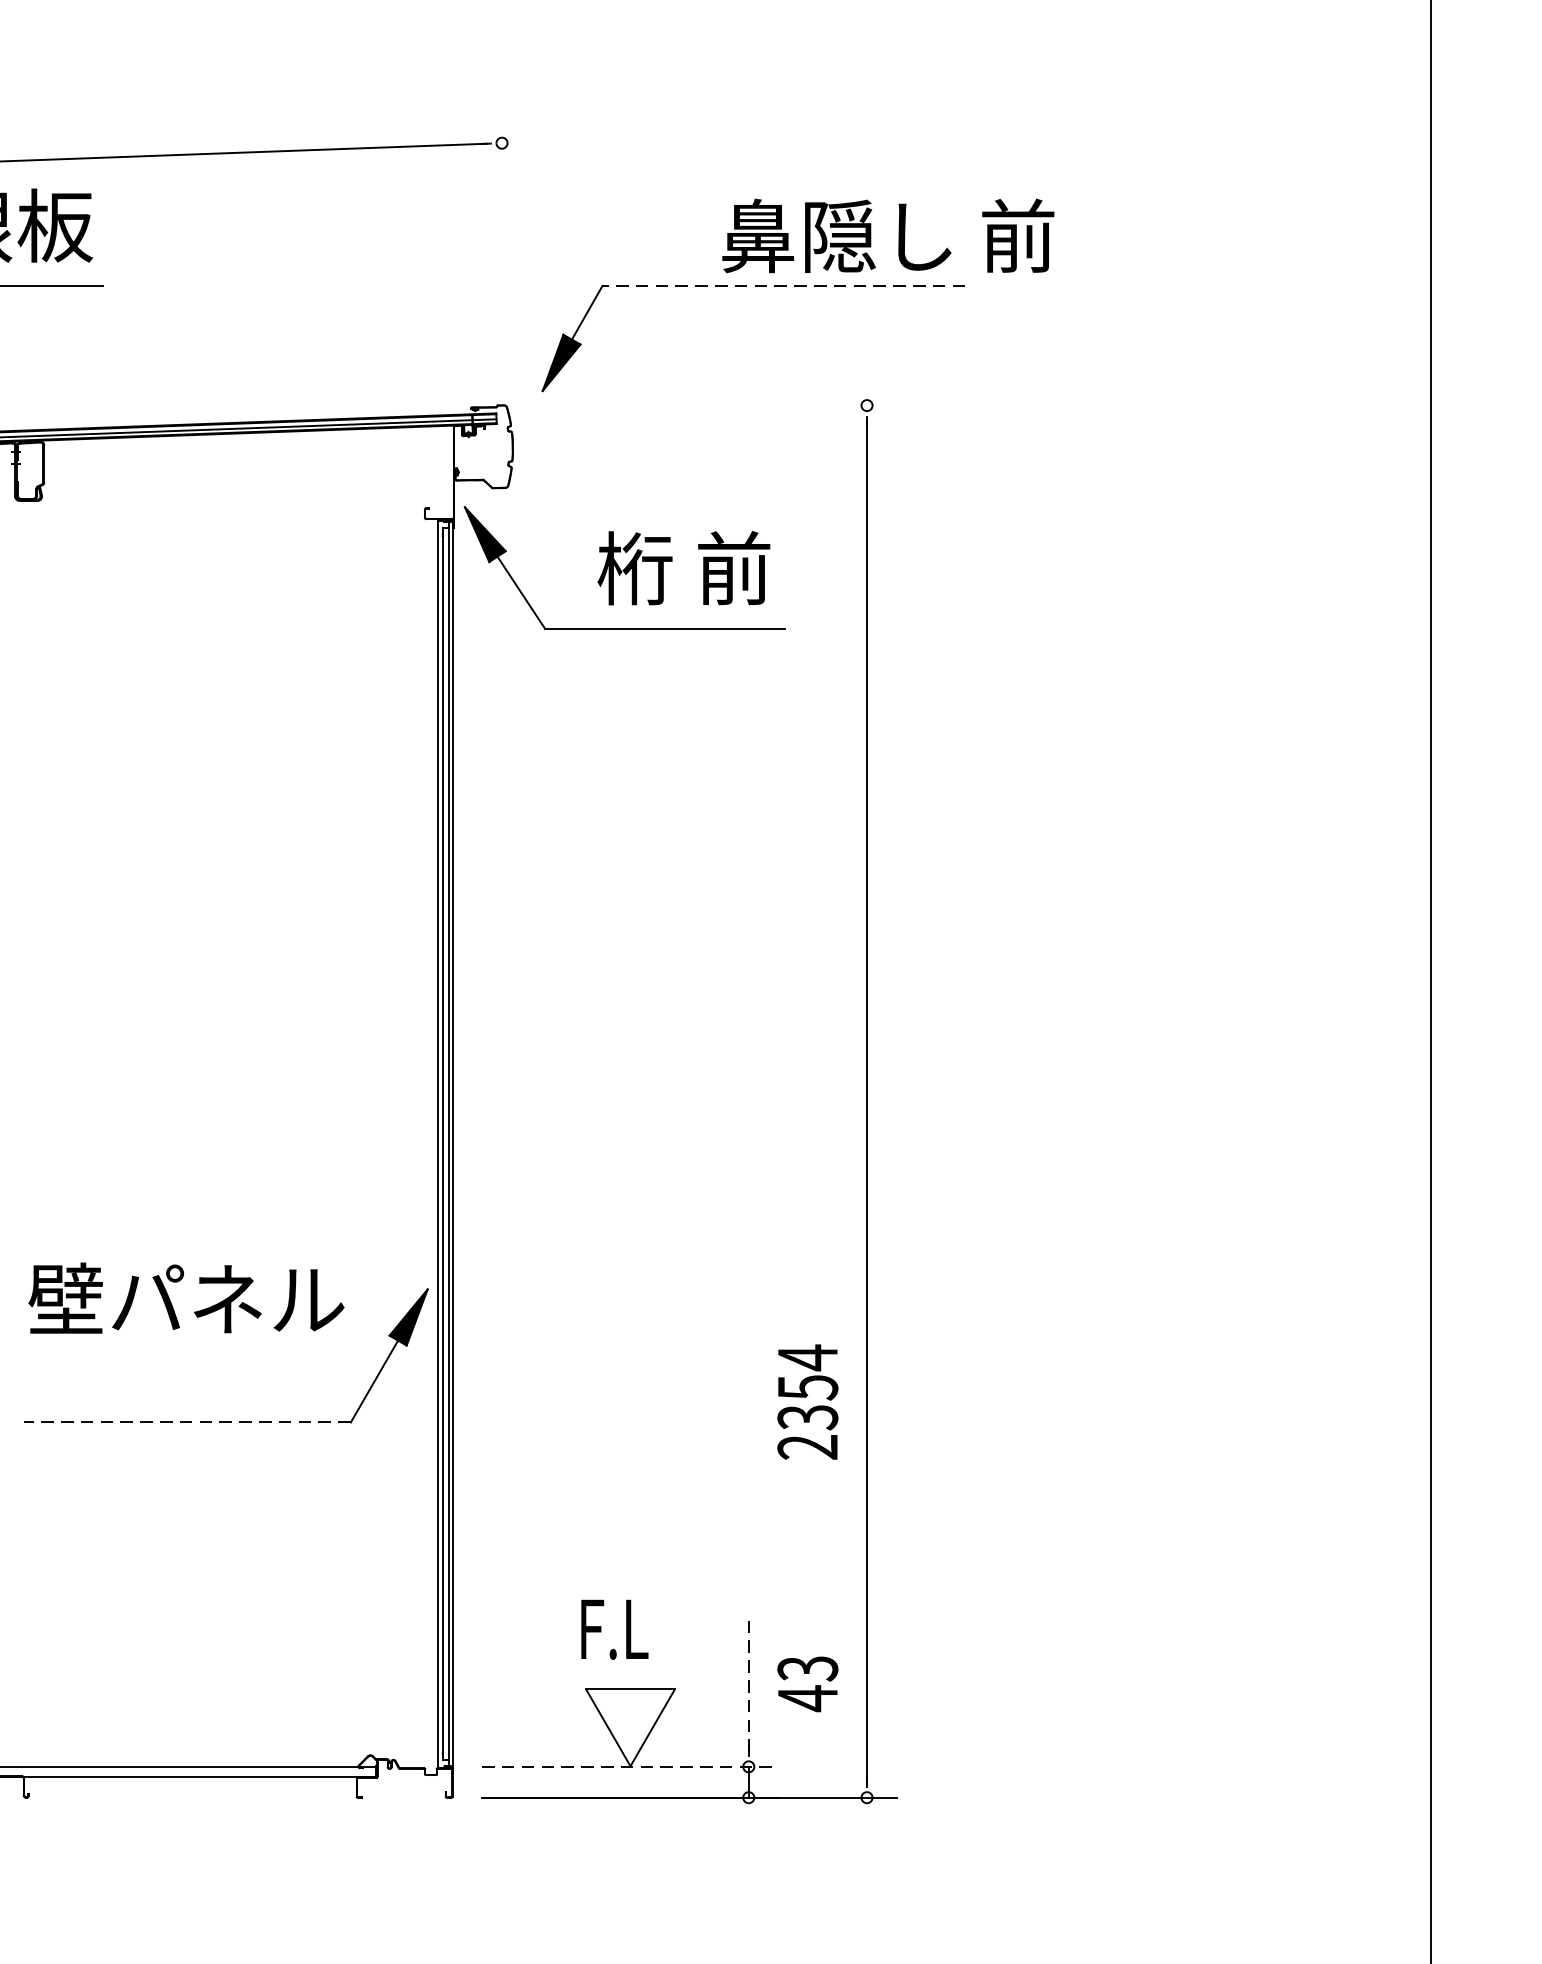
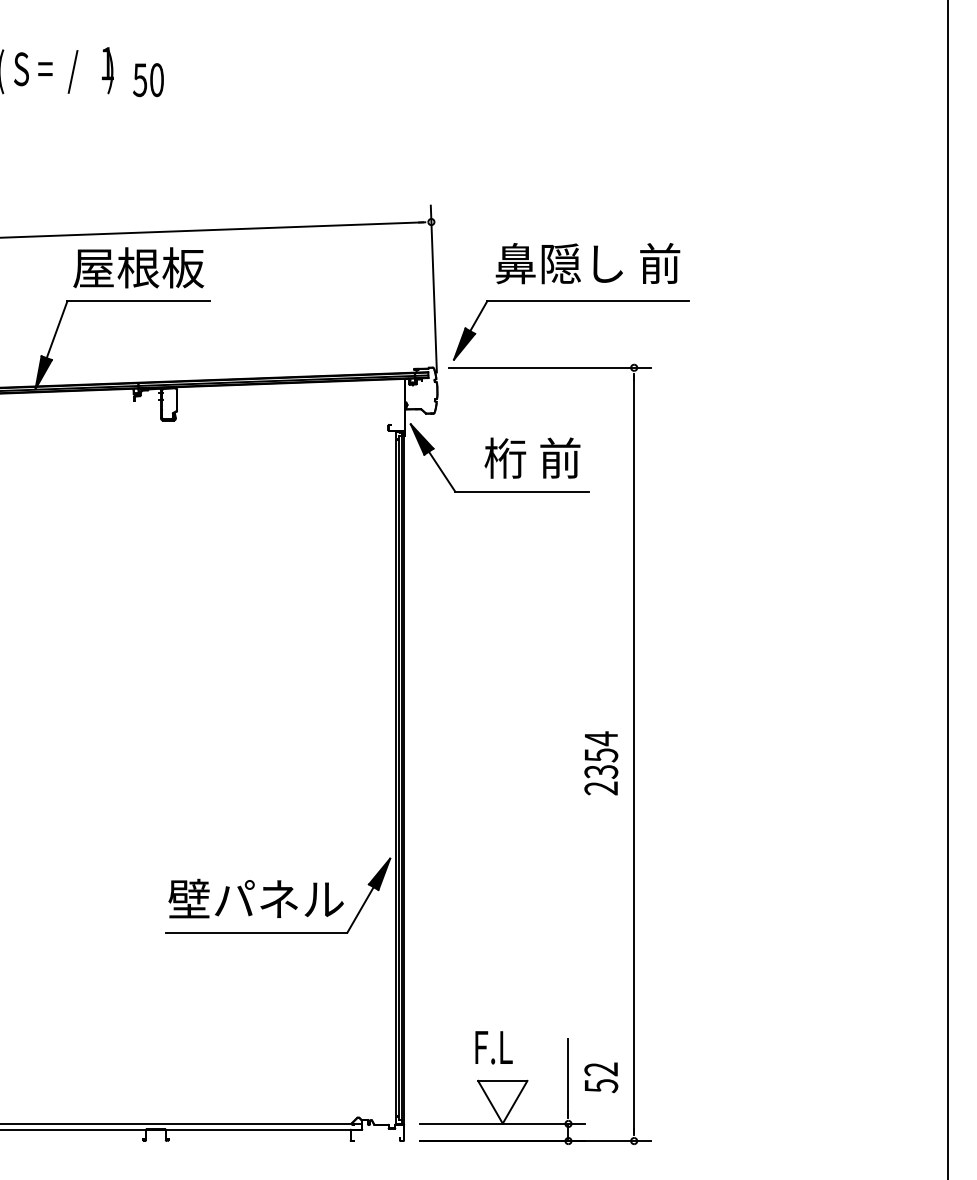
text: (887, 235) -> (587, 263), moved
line: (505, 262) -> (433, 288), added
line: (783, 286) -> (587, 301), dashed -> solid
line: (714, 405) -> (549, 367), added
text: (185, 1297) -> (255, 898), moved
text: (808, 1402) -> (601, 763), moved
line: (187, 1422) -> (256, 932), dashed -> solid
line: (748, 1681) -> (568, 1076), dashed -> solid
text: (808, 1683) -> (601, 1077), 43 -> 52
line: (631, 1766) -> (503, 1123), dashed -> solid

